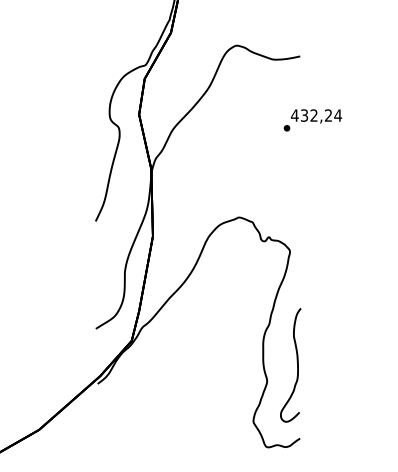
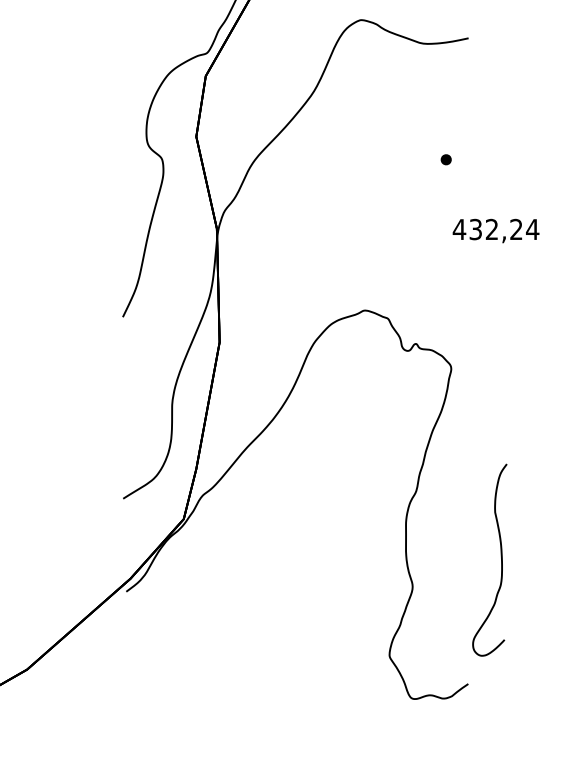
text: (316, 116) -> (496, 231), moved
curve: (297, 365) -> (501, 560), moved

